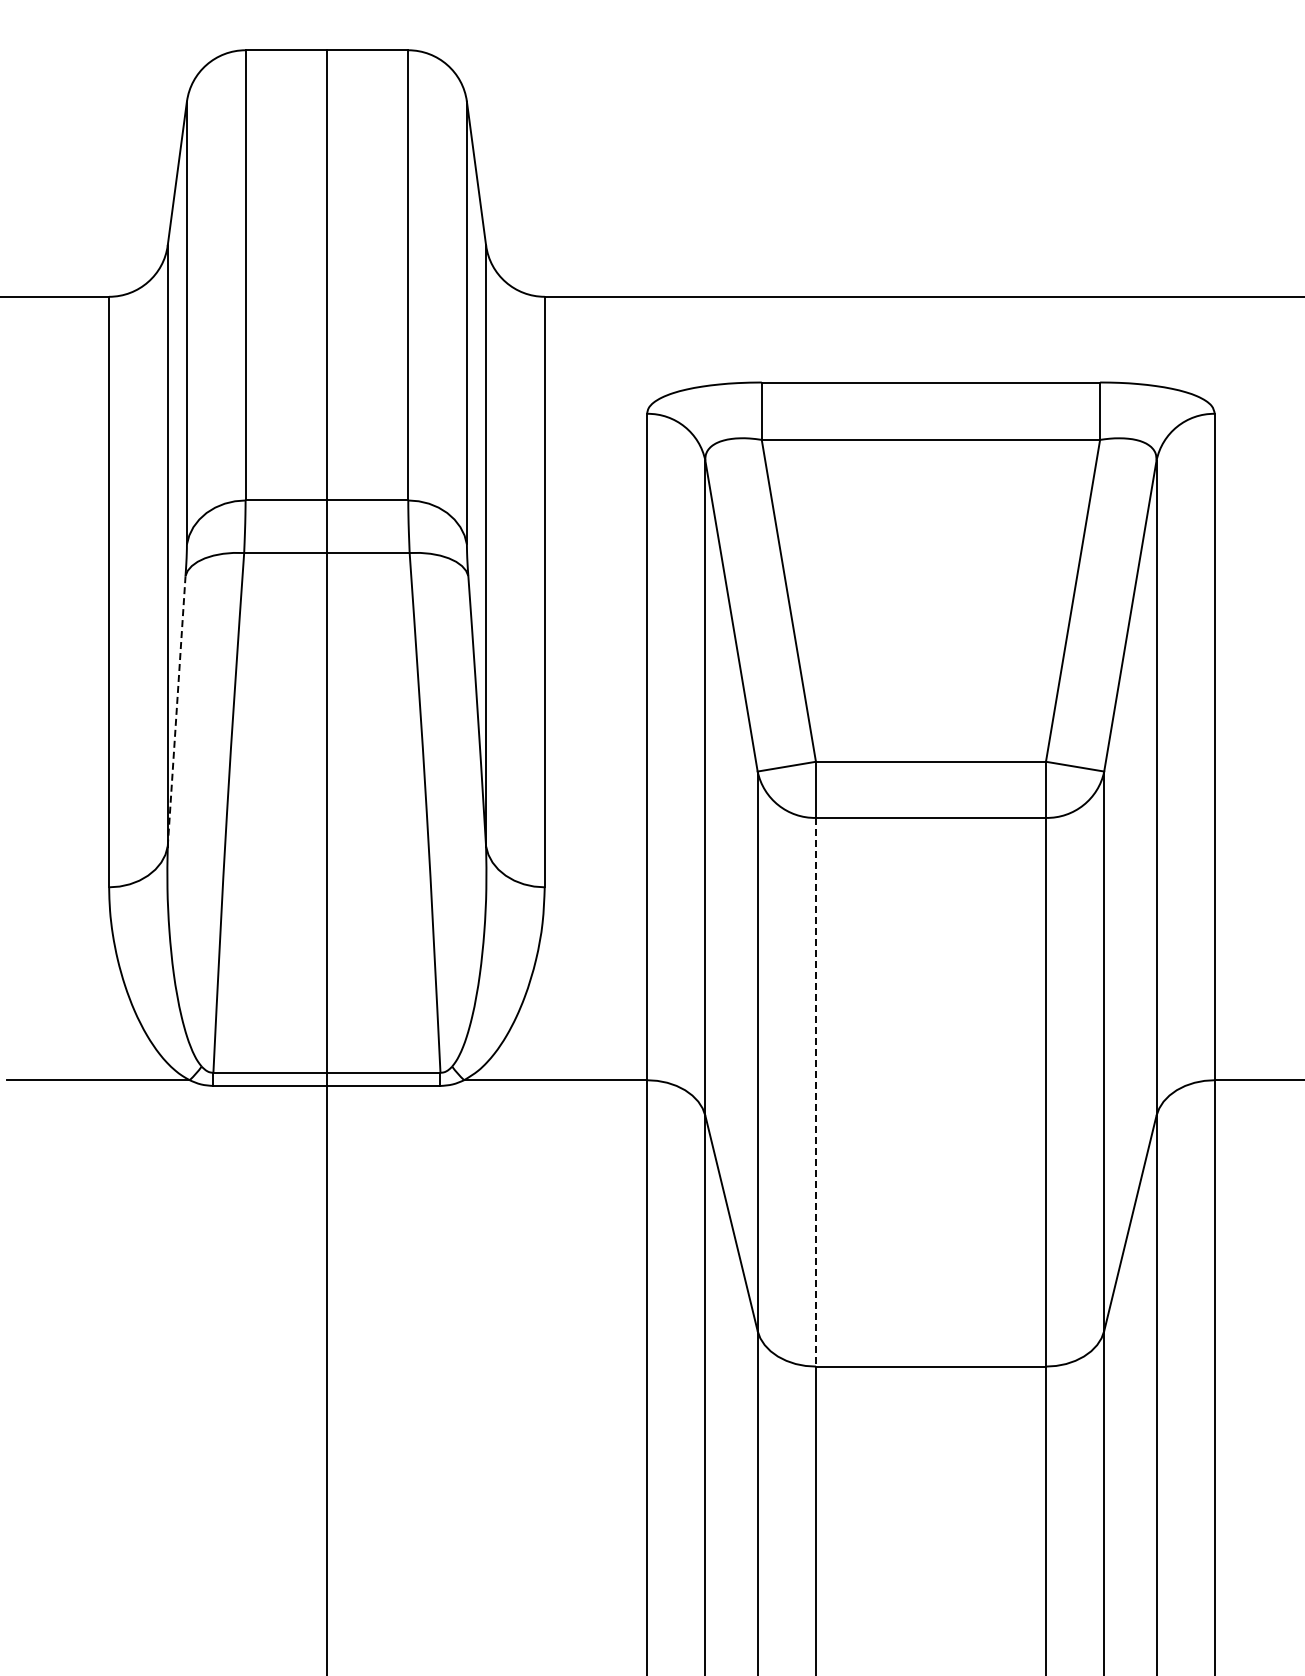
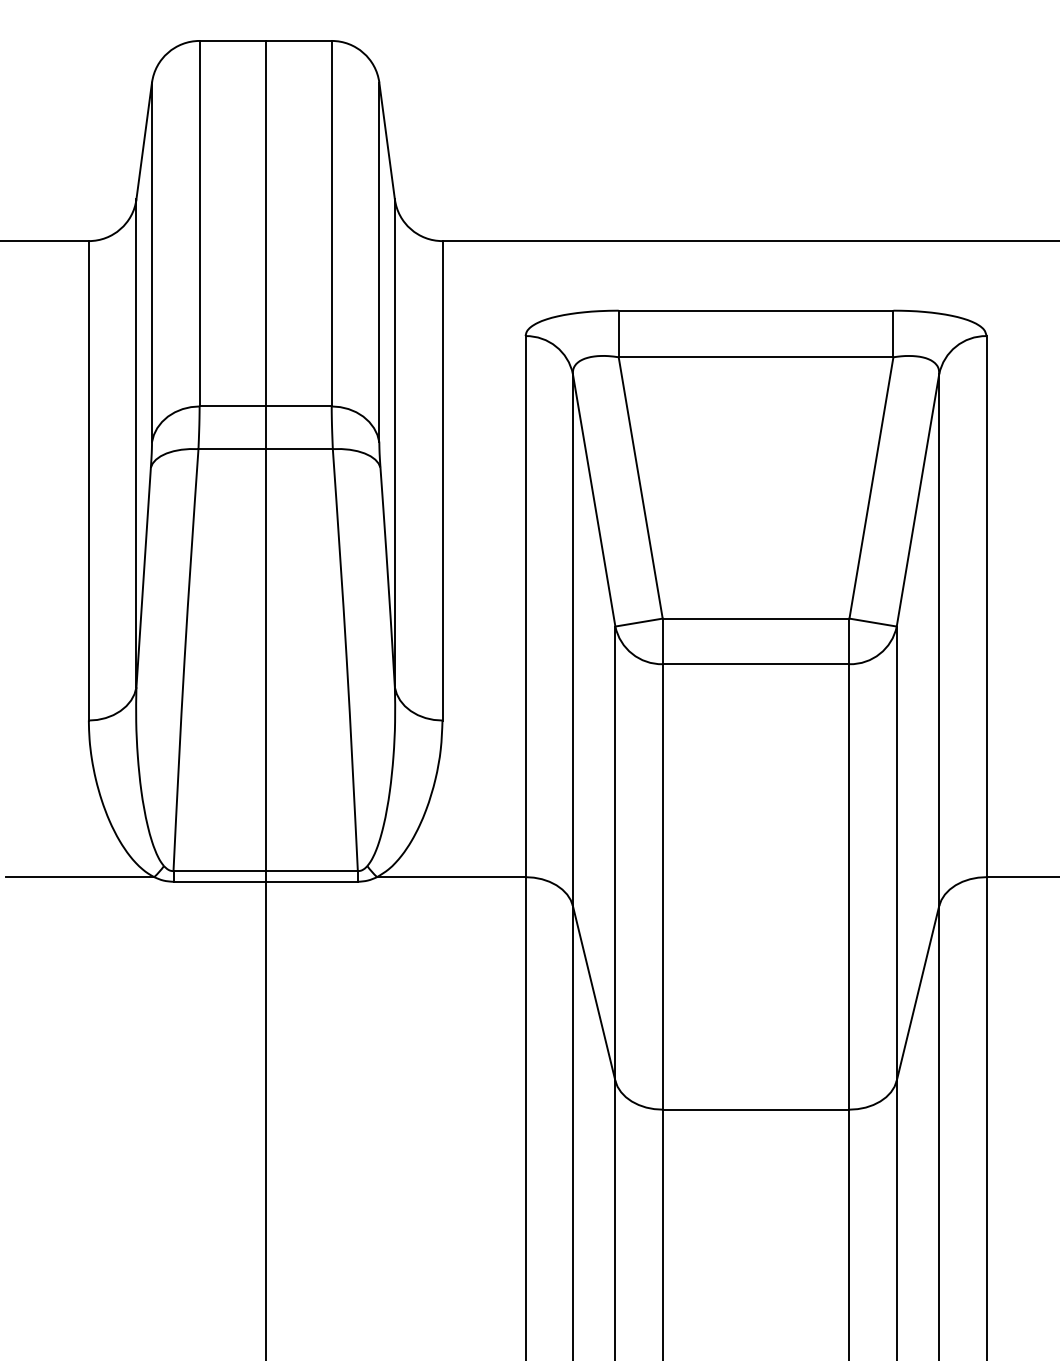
line: (176, 711) -> (143, 577), dashed -> solid
line: (815, 1092) -> (662, 887), dashed -> solid

